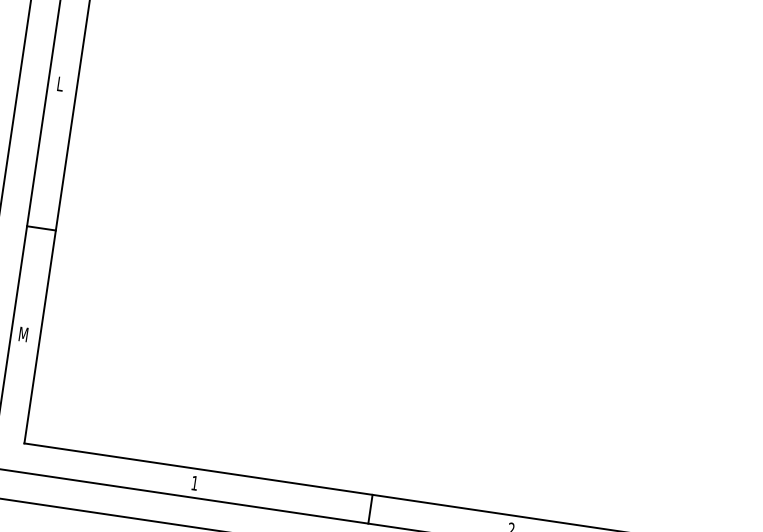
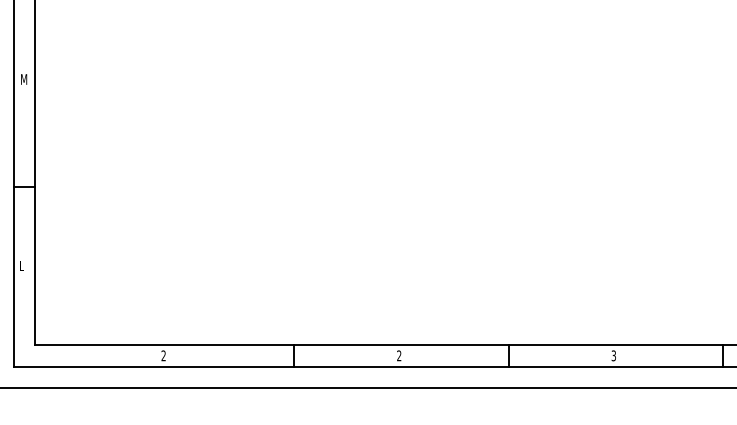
text: (62, 84) -> (24, 79), L -> M
text: (23, 333) -> (22, 265), M -> L
text: (194, 482) -> (163, 355), 1 -> 2

